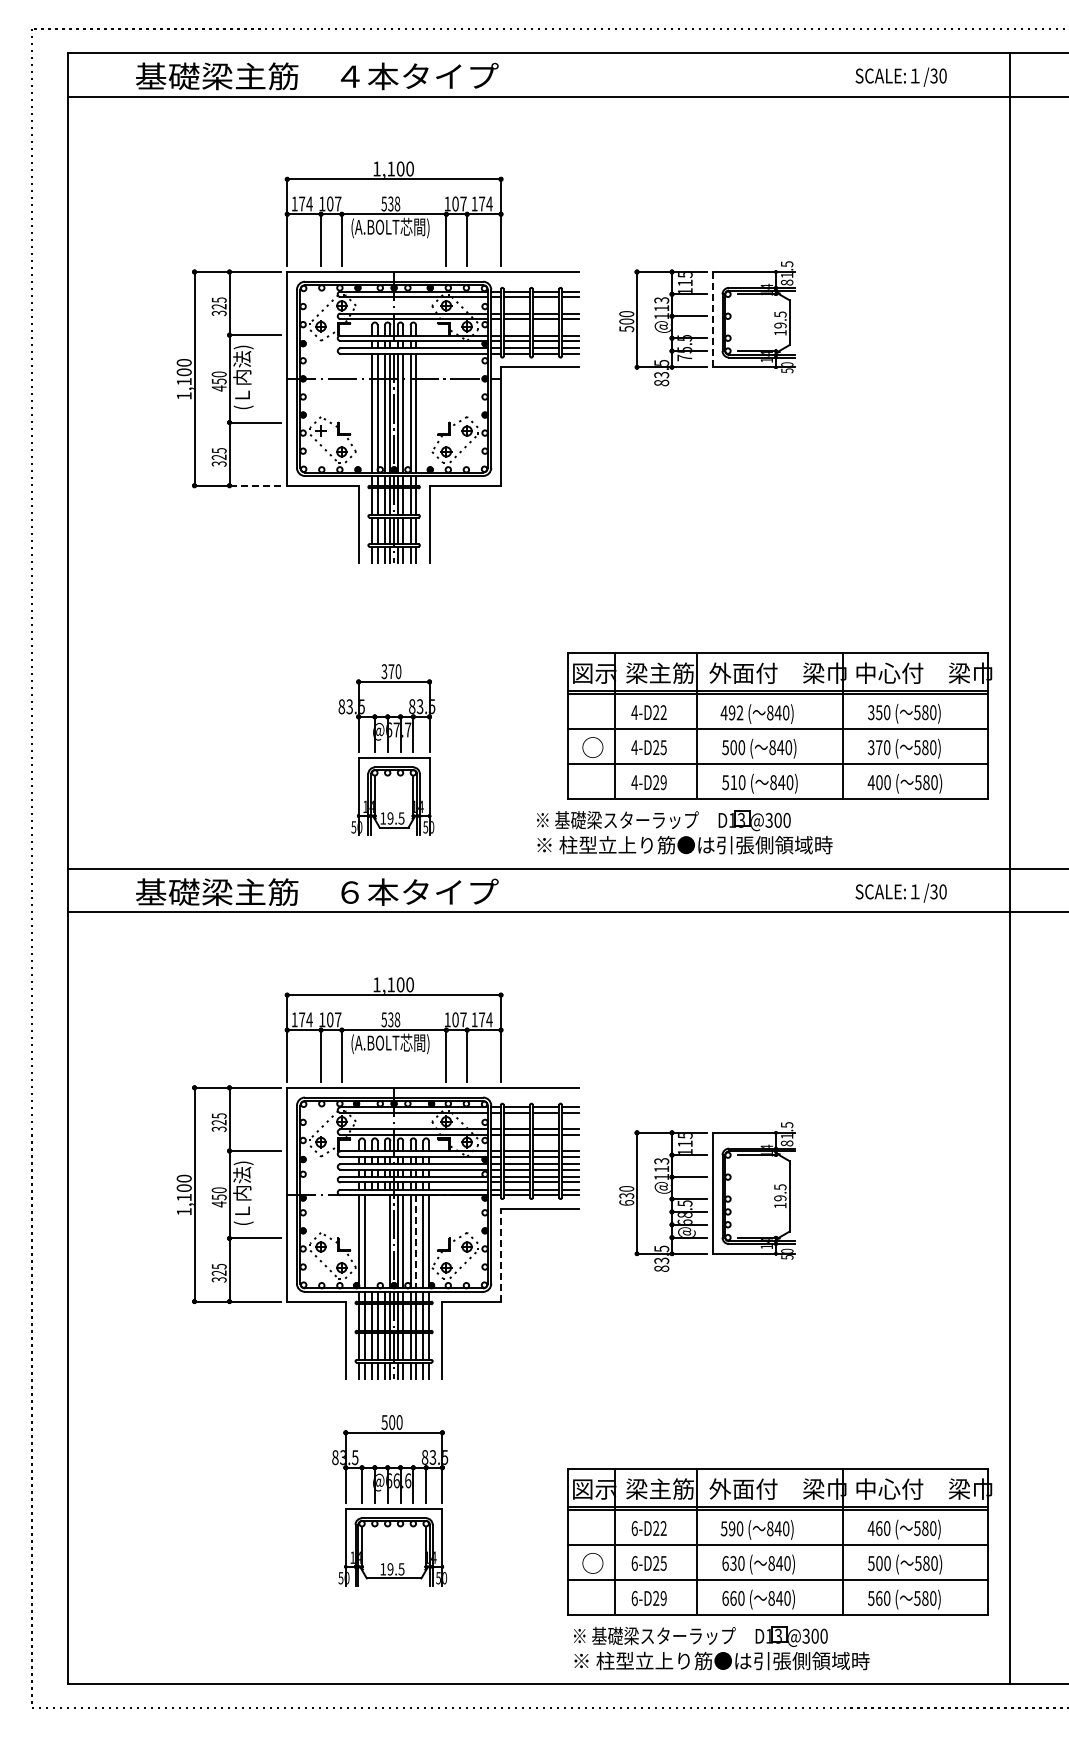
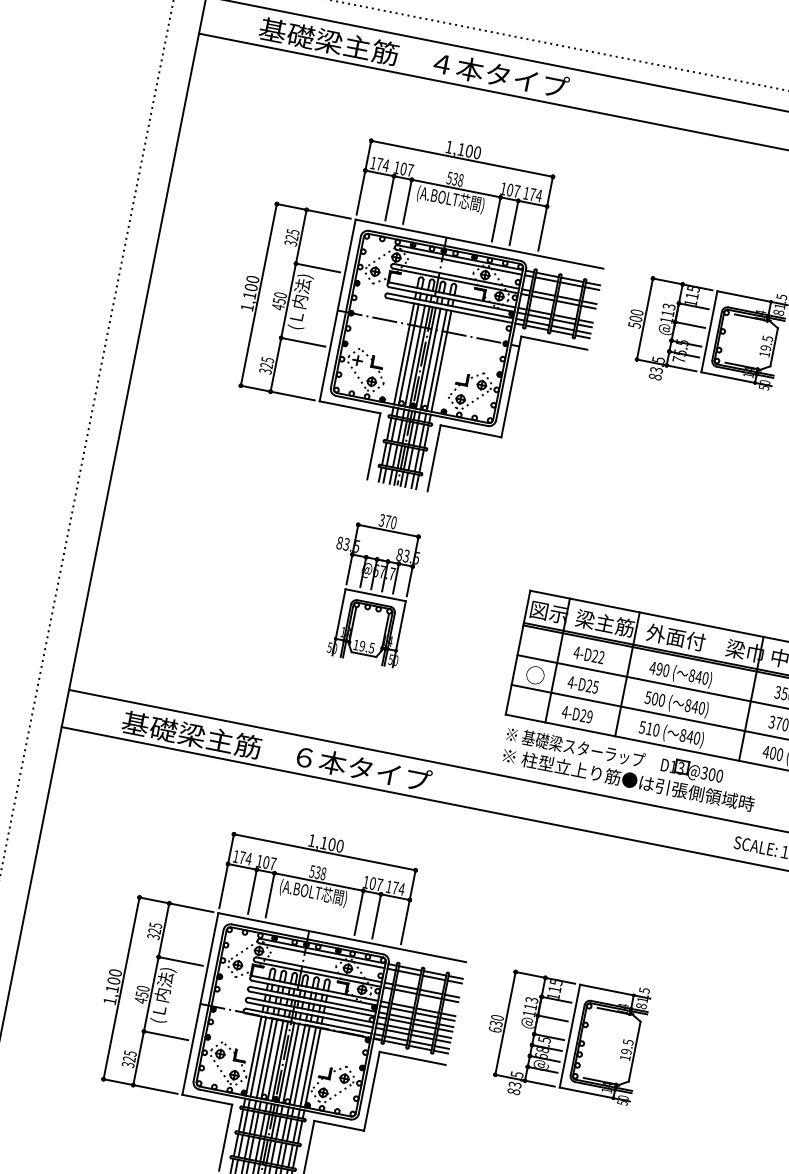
line: (712, 319) -> (709, 331), dashed -> solid
line: (255, 485) -> (292, 395), dashed -> solid
text: (739, 712) -> (665, 670), 492 -> 490
part: (386, 749) -> (370, 586), moved
part: (684, 832) -> (630, 769), moved
part: (707, 1196) -> (564, 1037), moved
line: (372, 1241) -> (264, 1058), added
line: (377, 1241) -> (269, 1058), added
line: (384, 1241) -> (275, 1060), added
line: (416, 1241) -> (302, 1065), dashed -> solid
line: (501, 1254) -> (372, 1090), dashed -> solid

